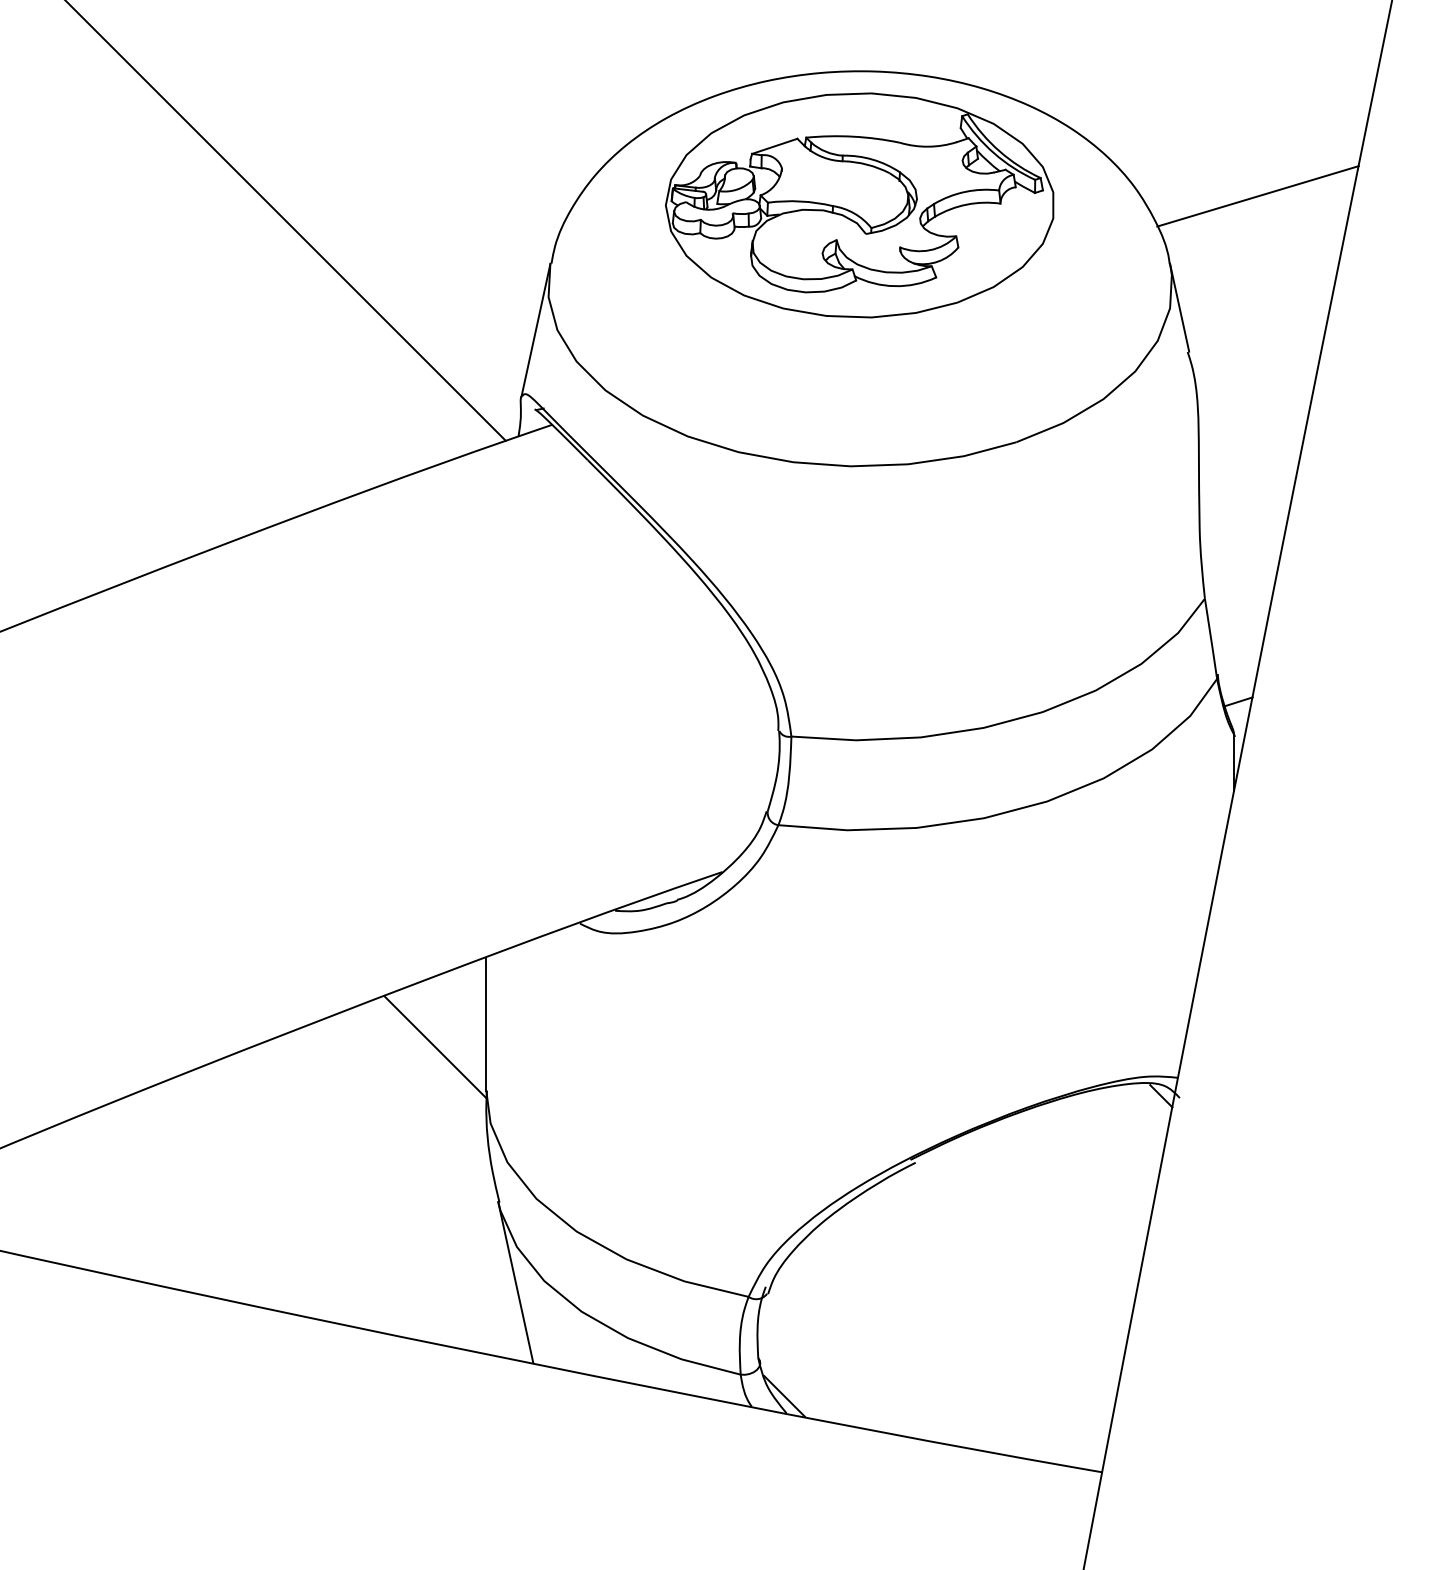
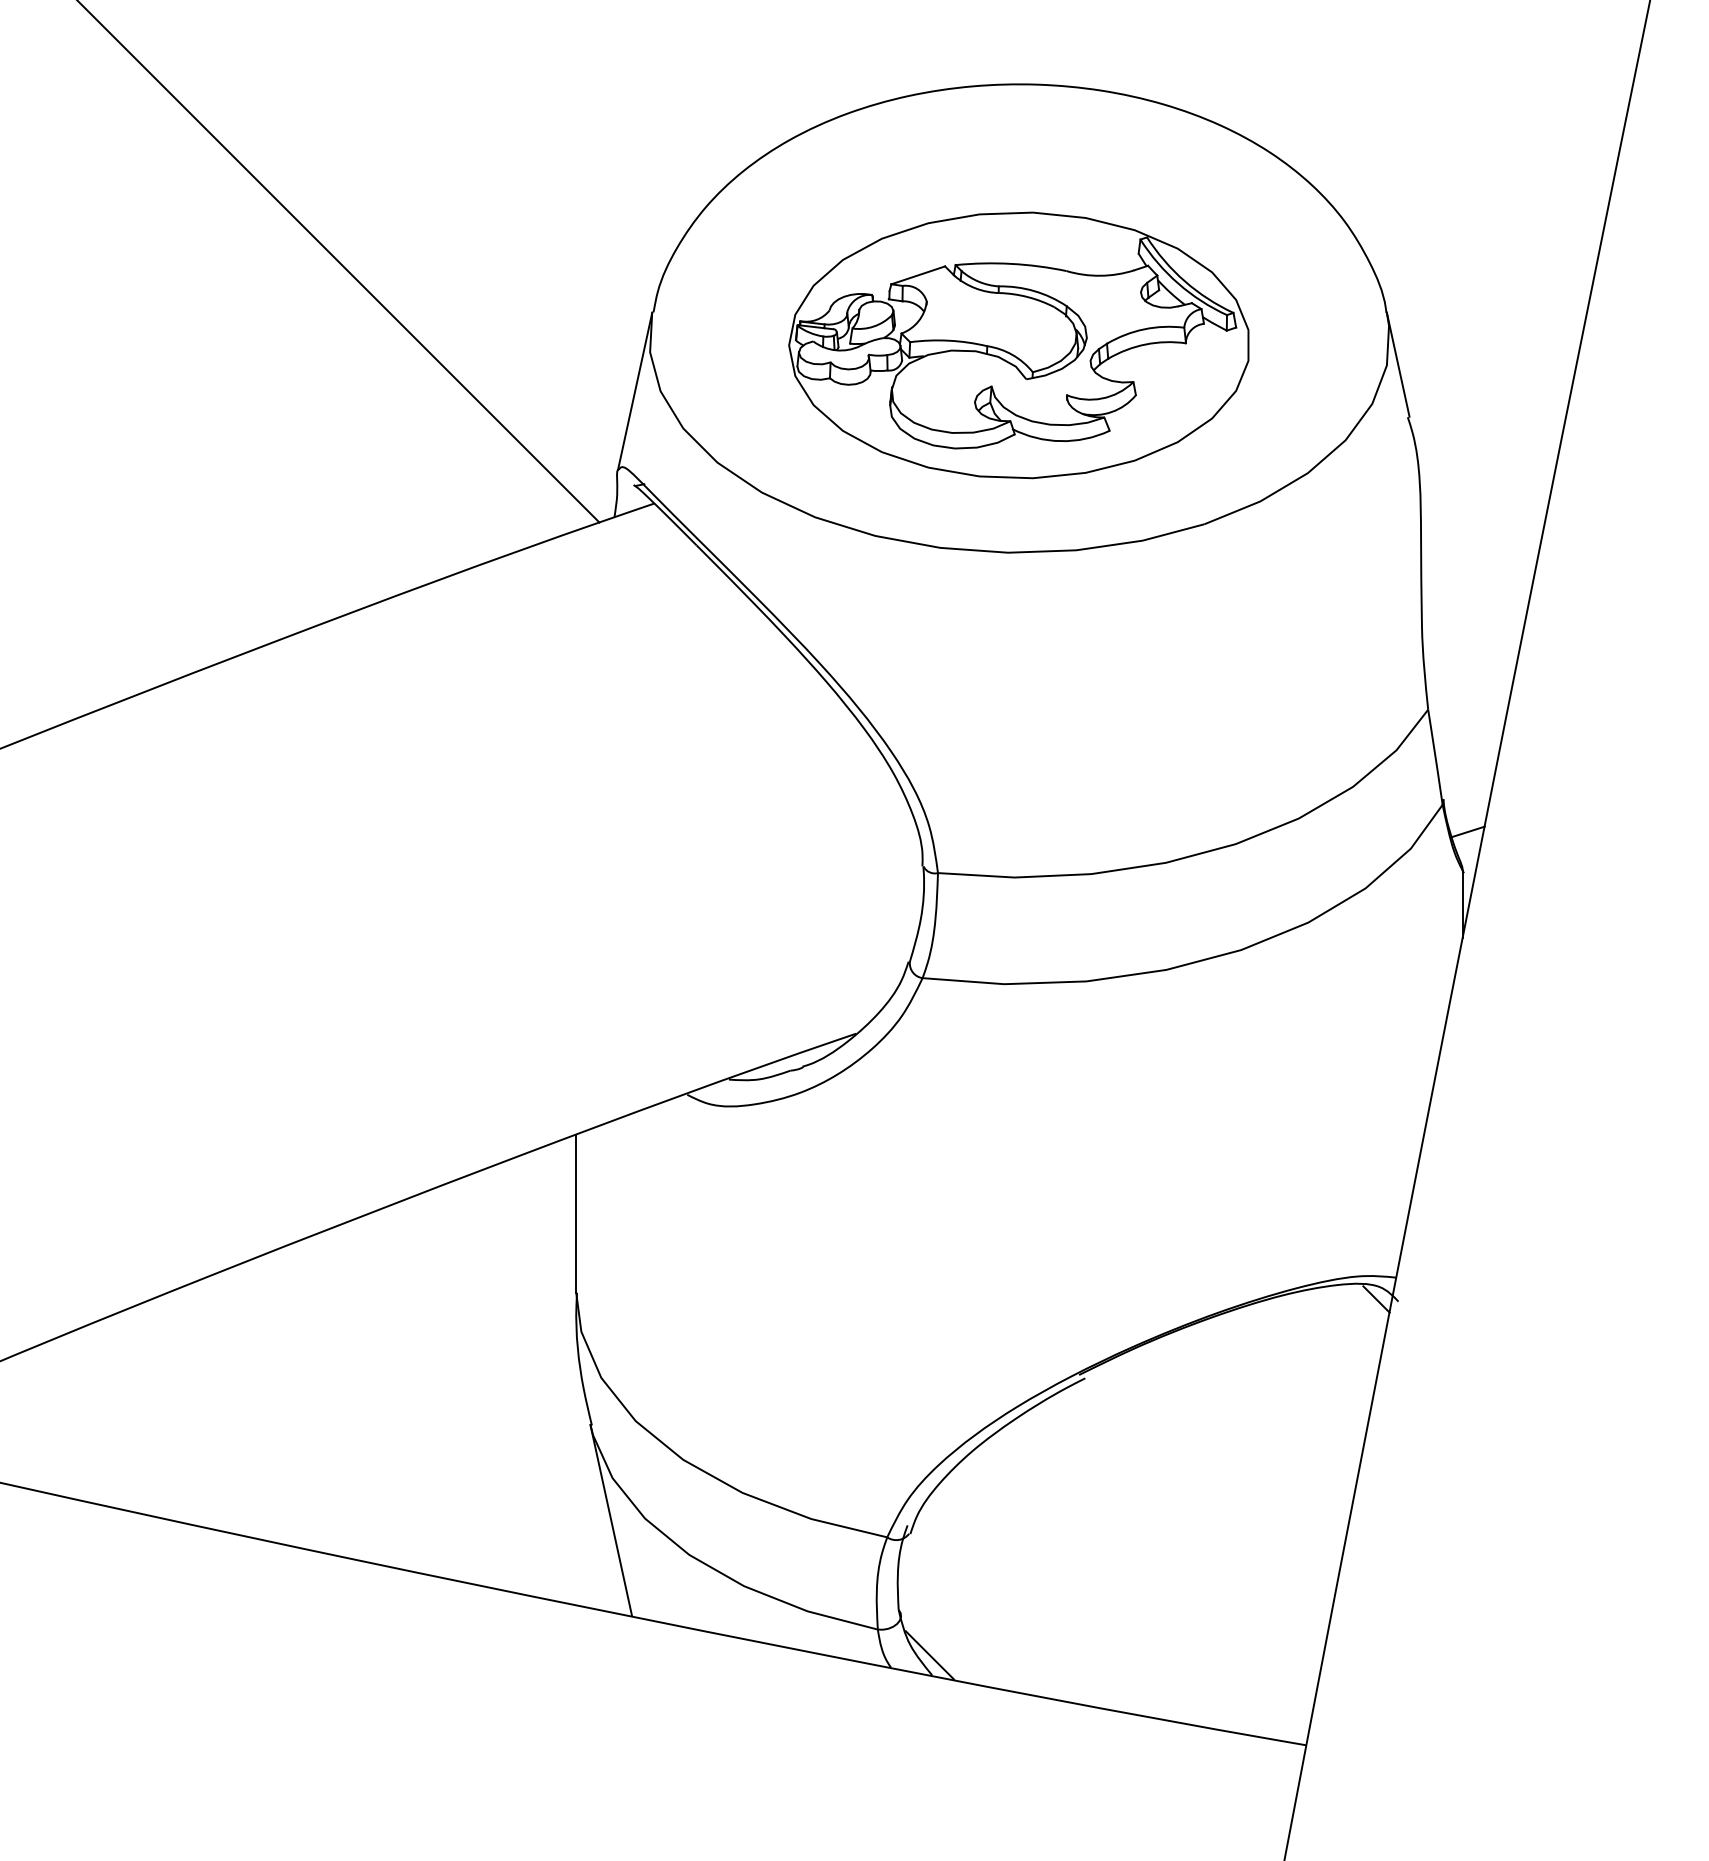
line: (1257, 196) -> (1490, 232), removed
part: (859, 205) -> (1018, 345), moved
line: (435, 1047) -> (515, 1241), removed

